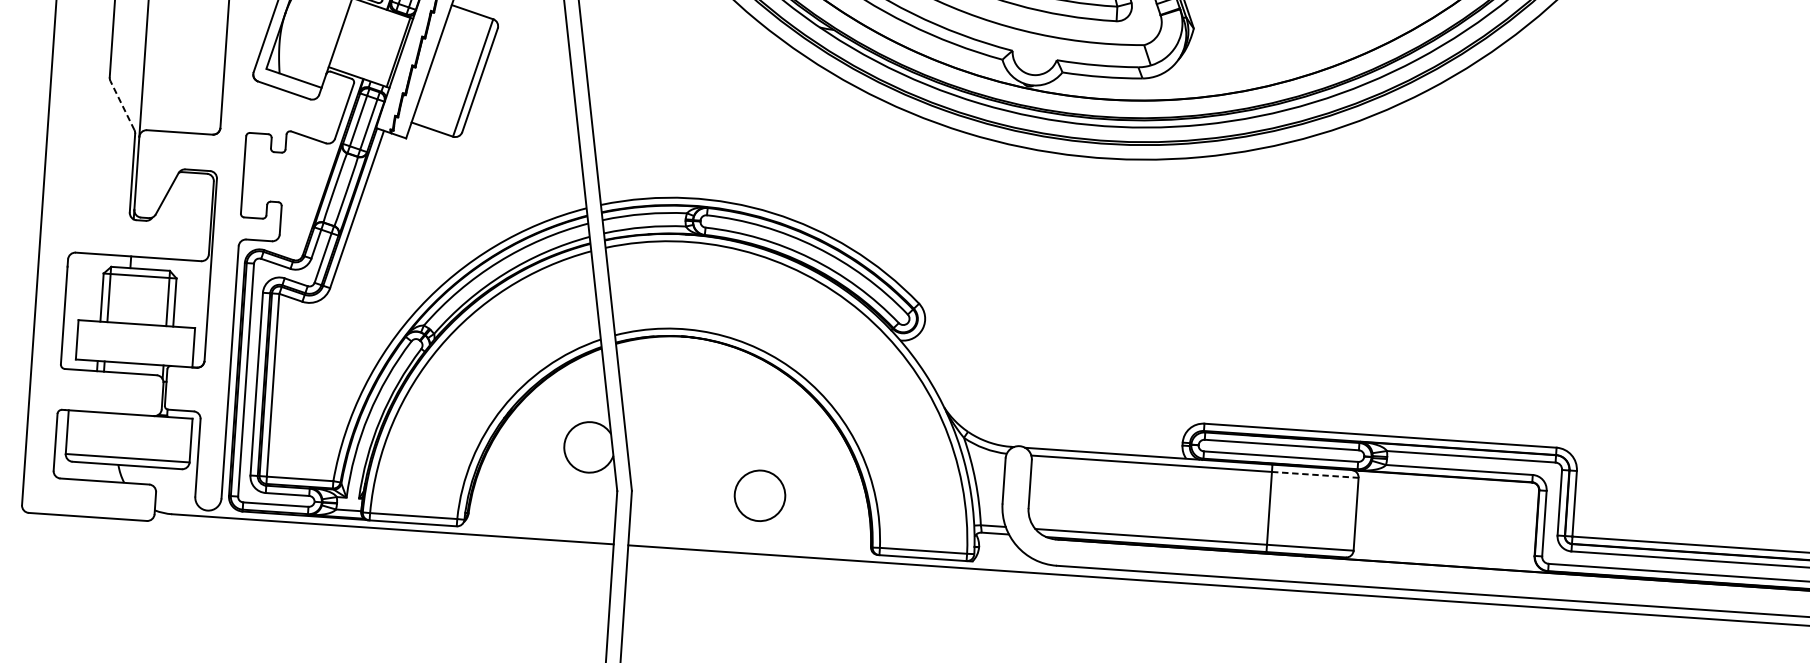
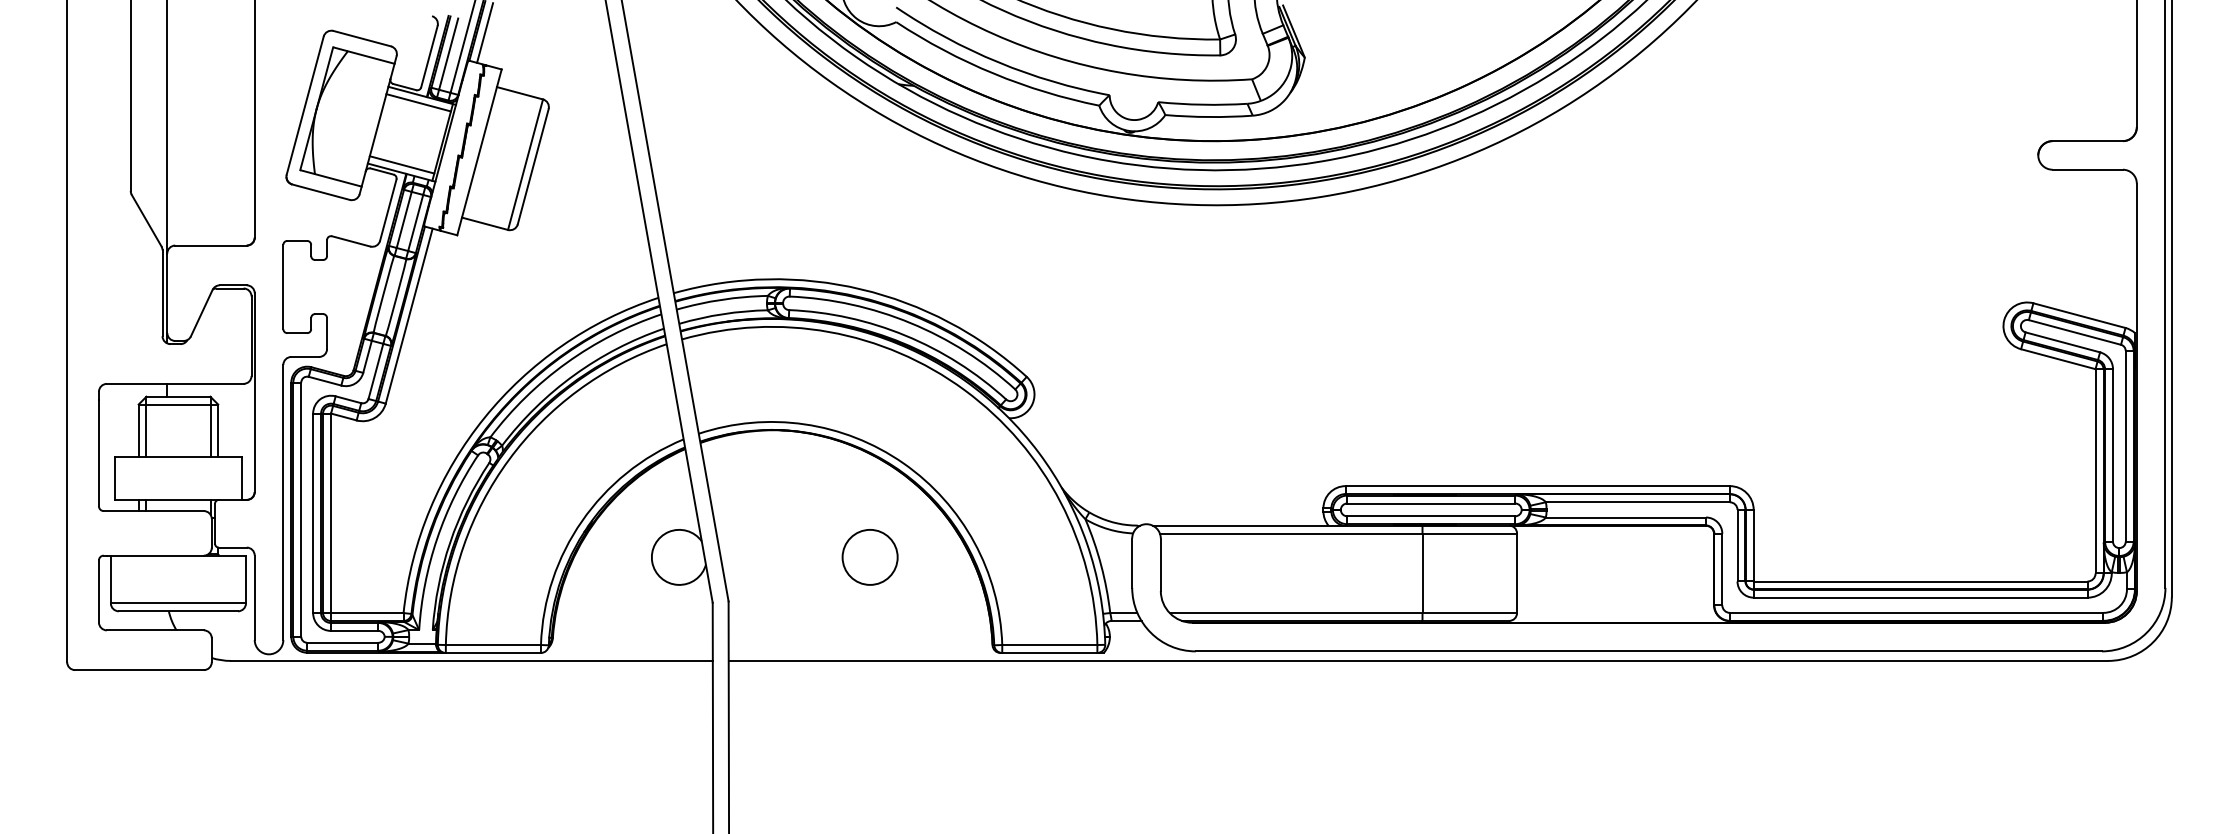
line: (378, 14) -> (418, 102), added
line: (359, 70) -> (401, 164), added
line: (122, 105) -> (146, 220), dashed -> solid
line: (1315, 474) -> (1470, 533), dashed -> solid
circle: (759, 495) -> (869, 557), moved

